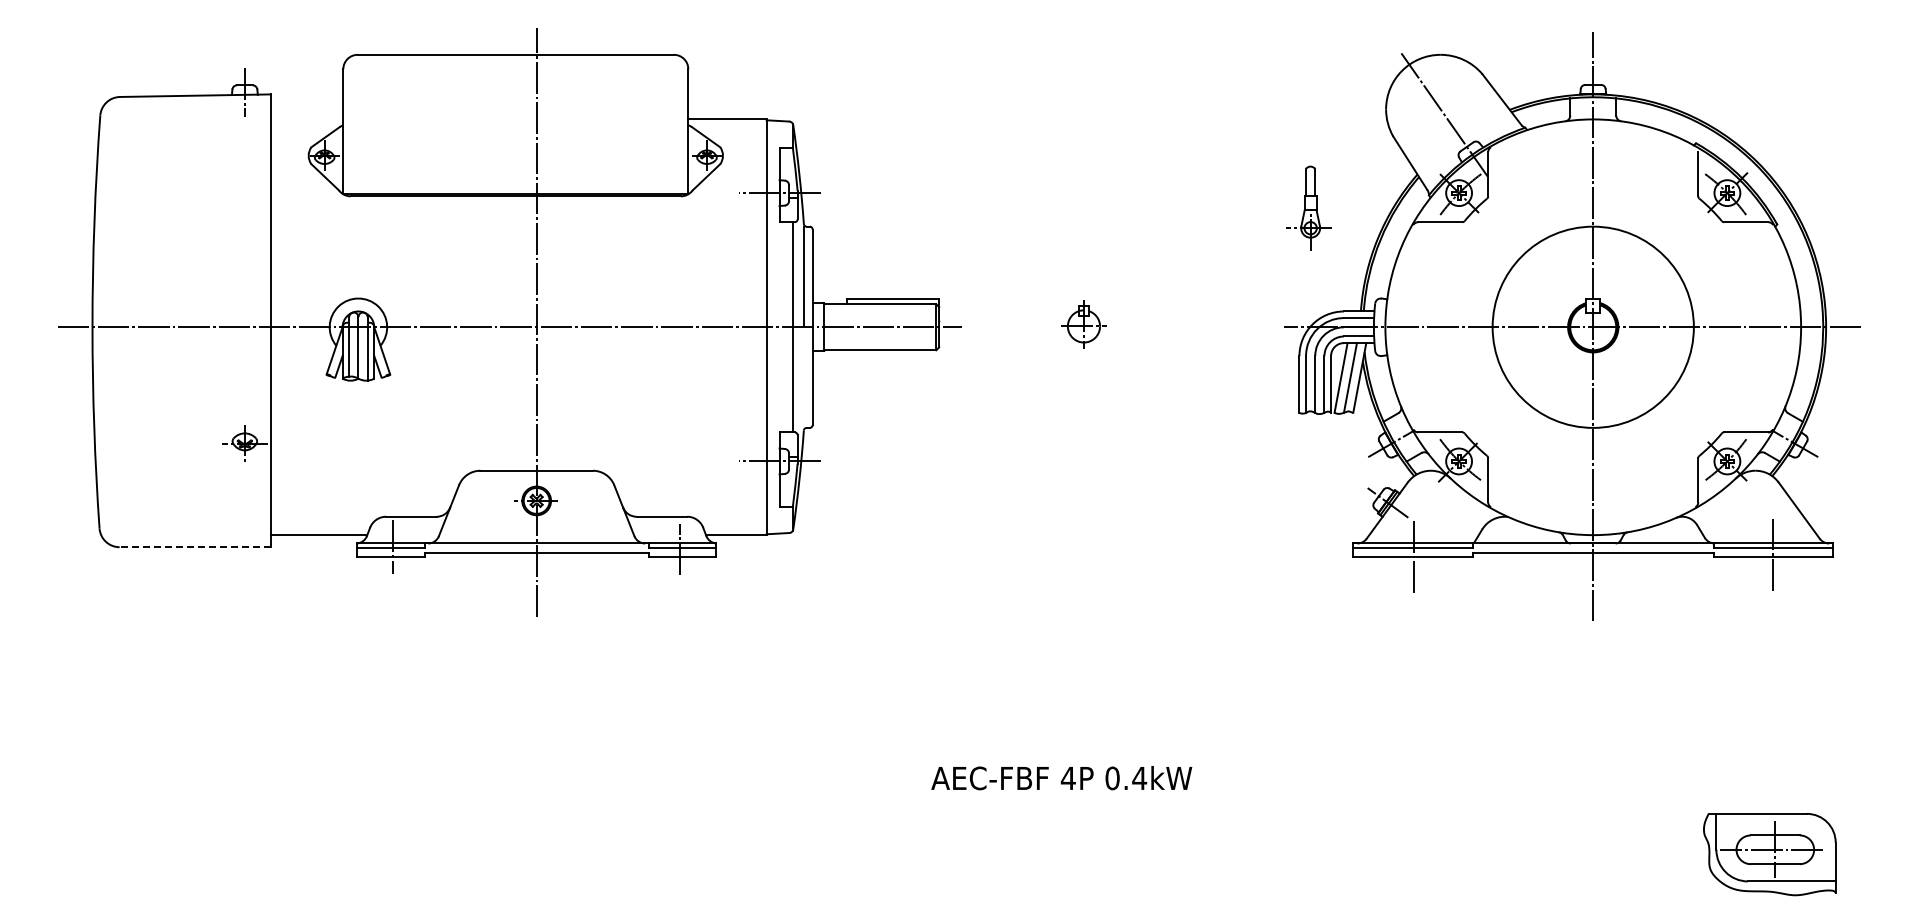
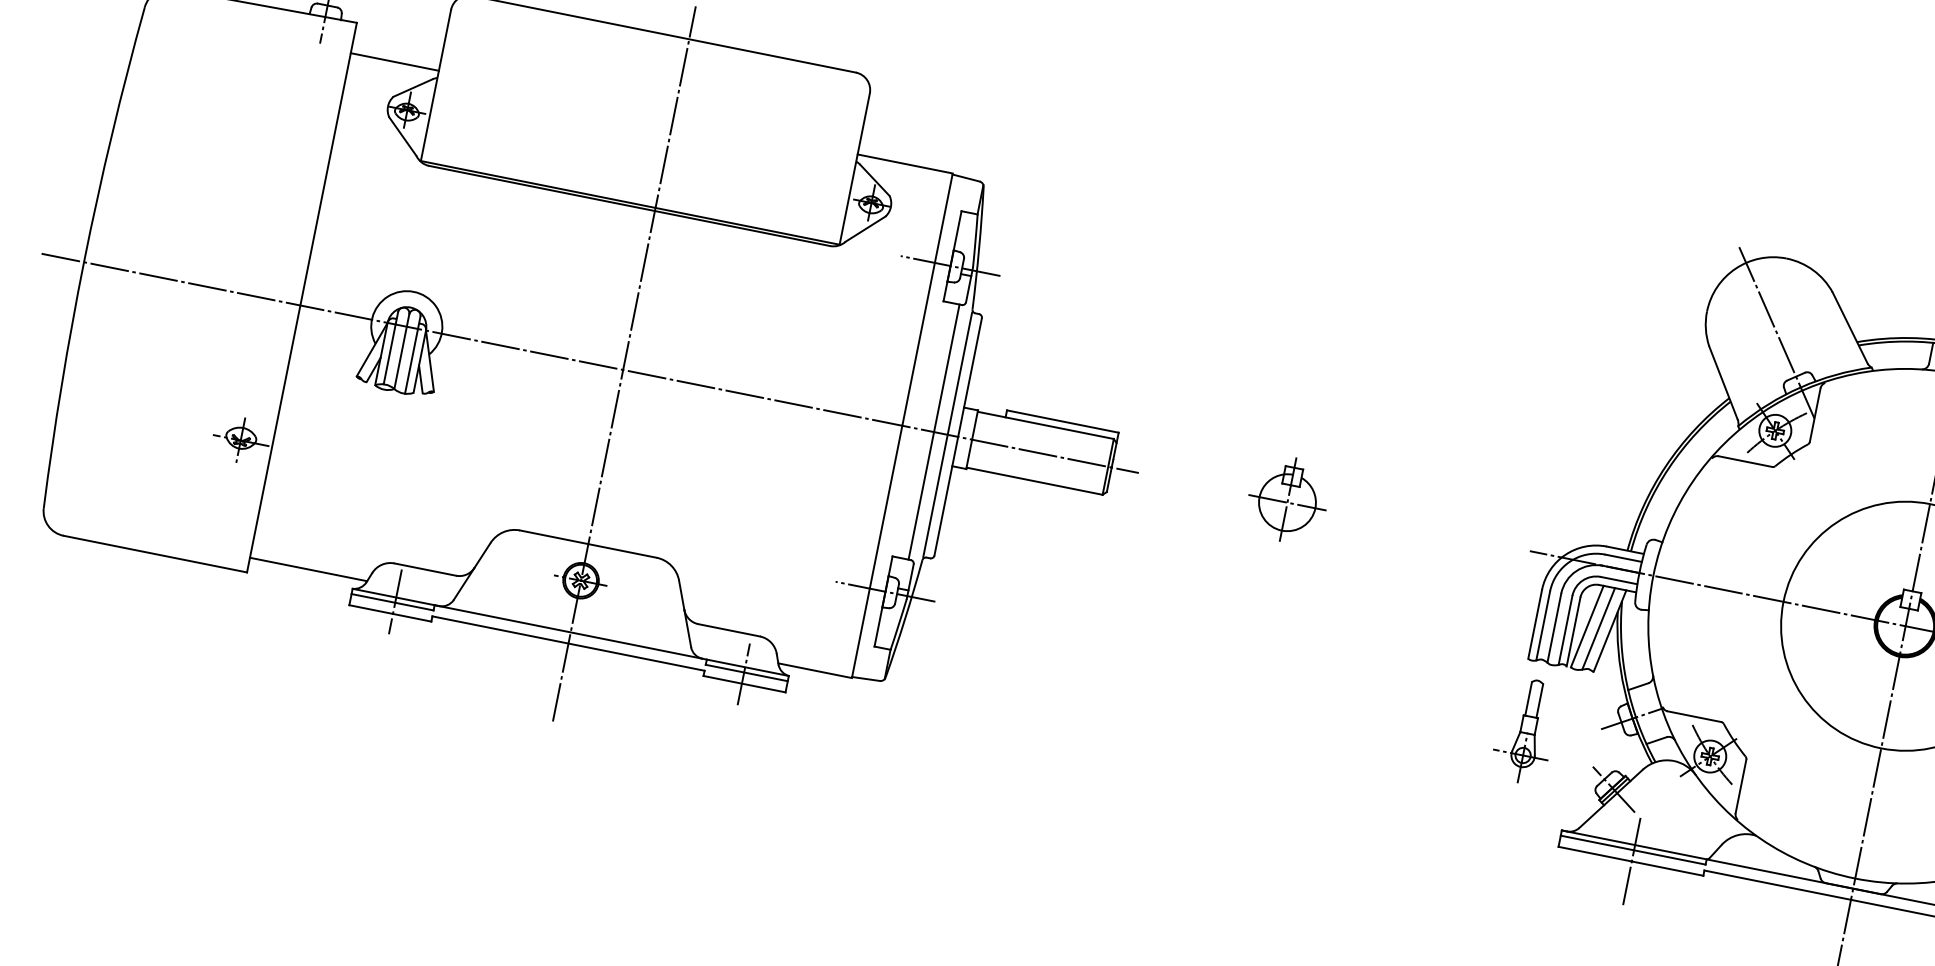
line: (306, 119) -> (394, 61), added
part: (1308, 207) -> (1525, 729), moved
part: (1083, 324) -> (1287, 499), size x1.43
line: (804, 377) -> (936, 495), added
line: (195, 547) -> (155, 554), dashed -> solid

